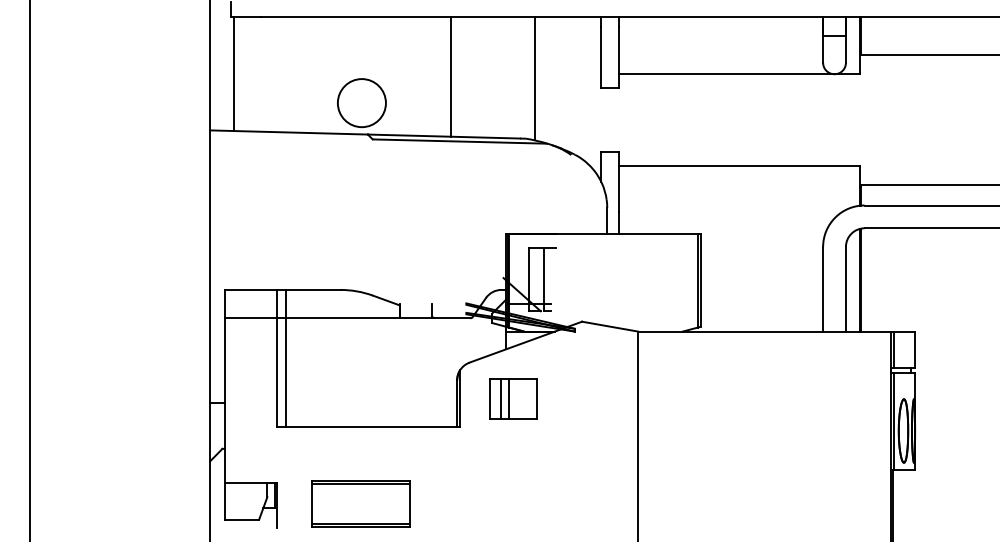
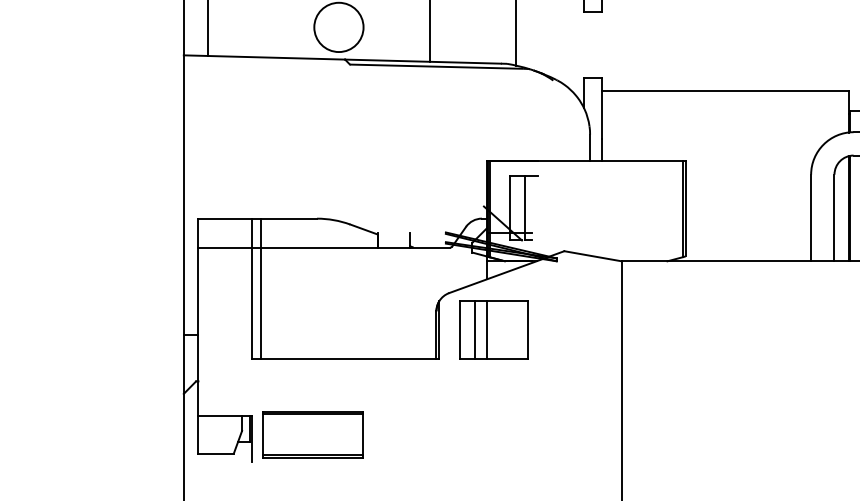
part: (513, 398) -> (494, 329), size x1.43
part: (360, 503) -> (312, 434), moved

